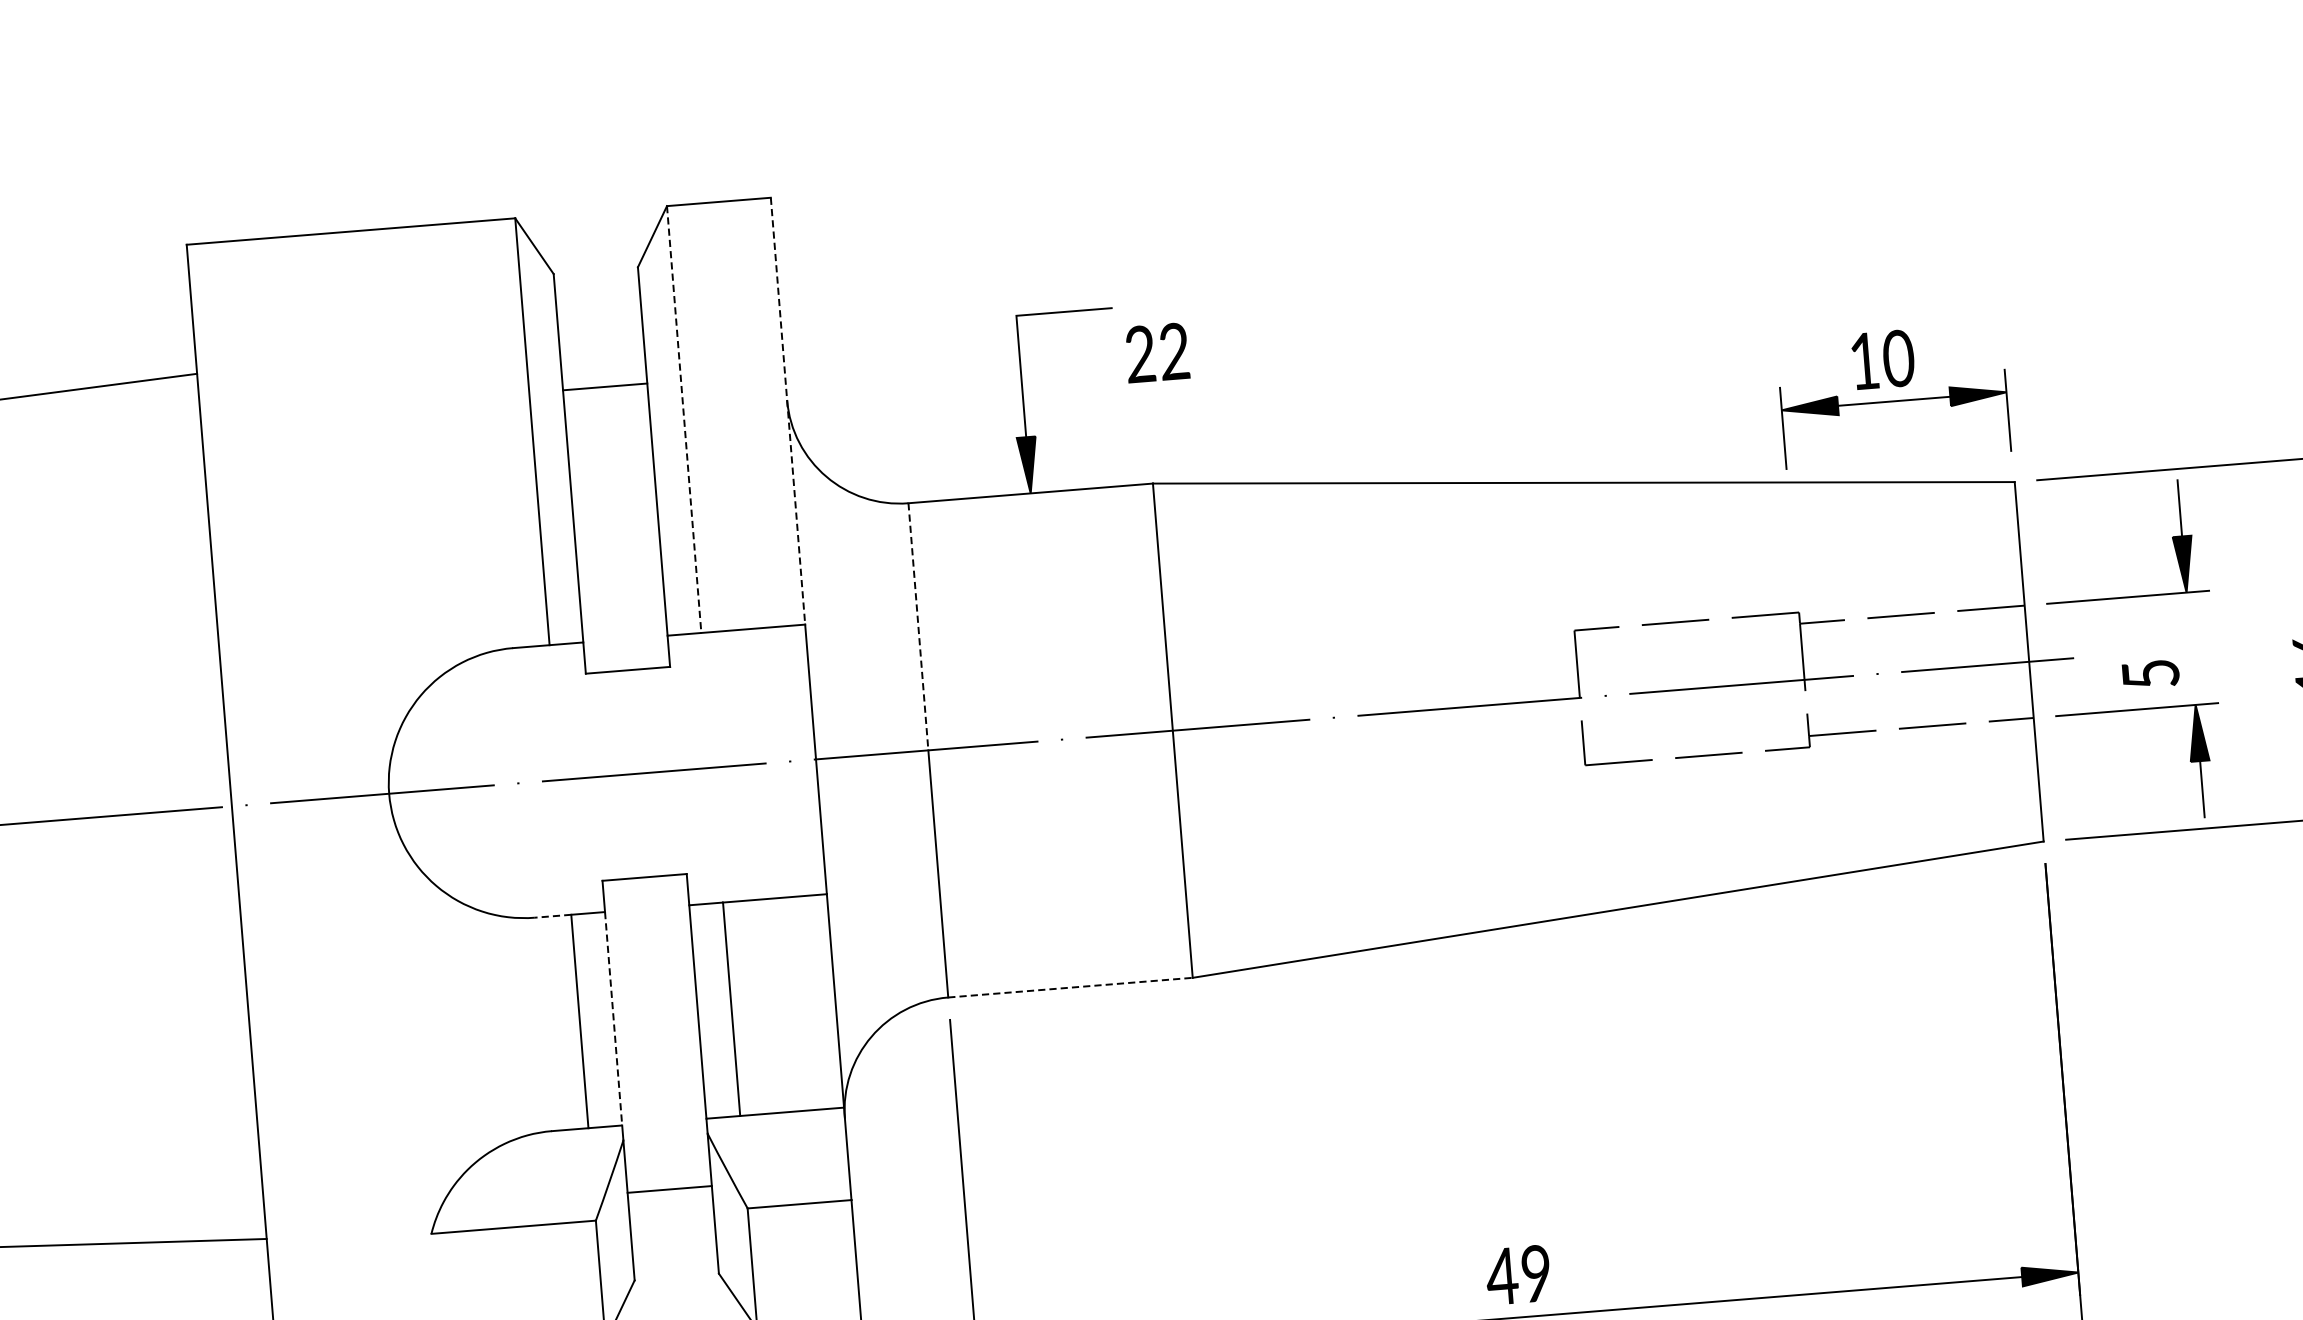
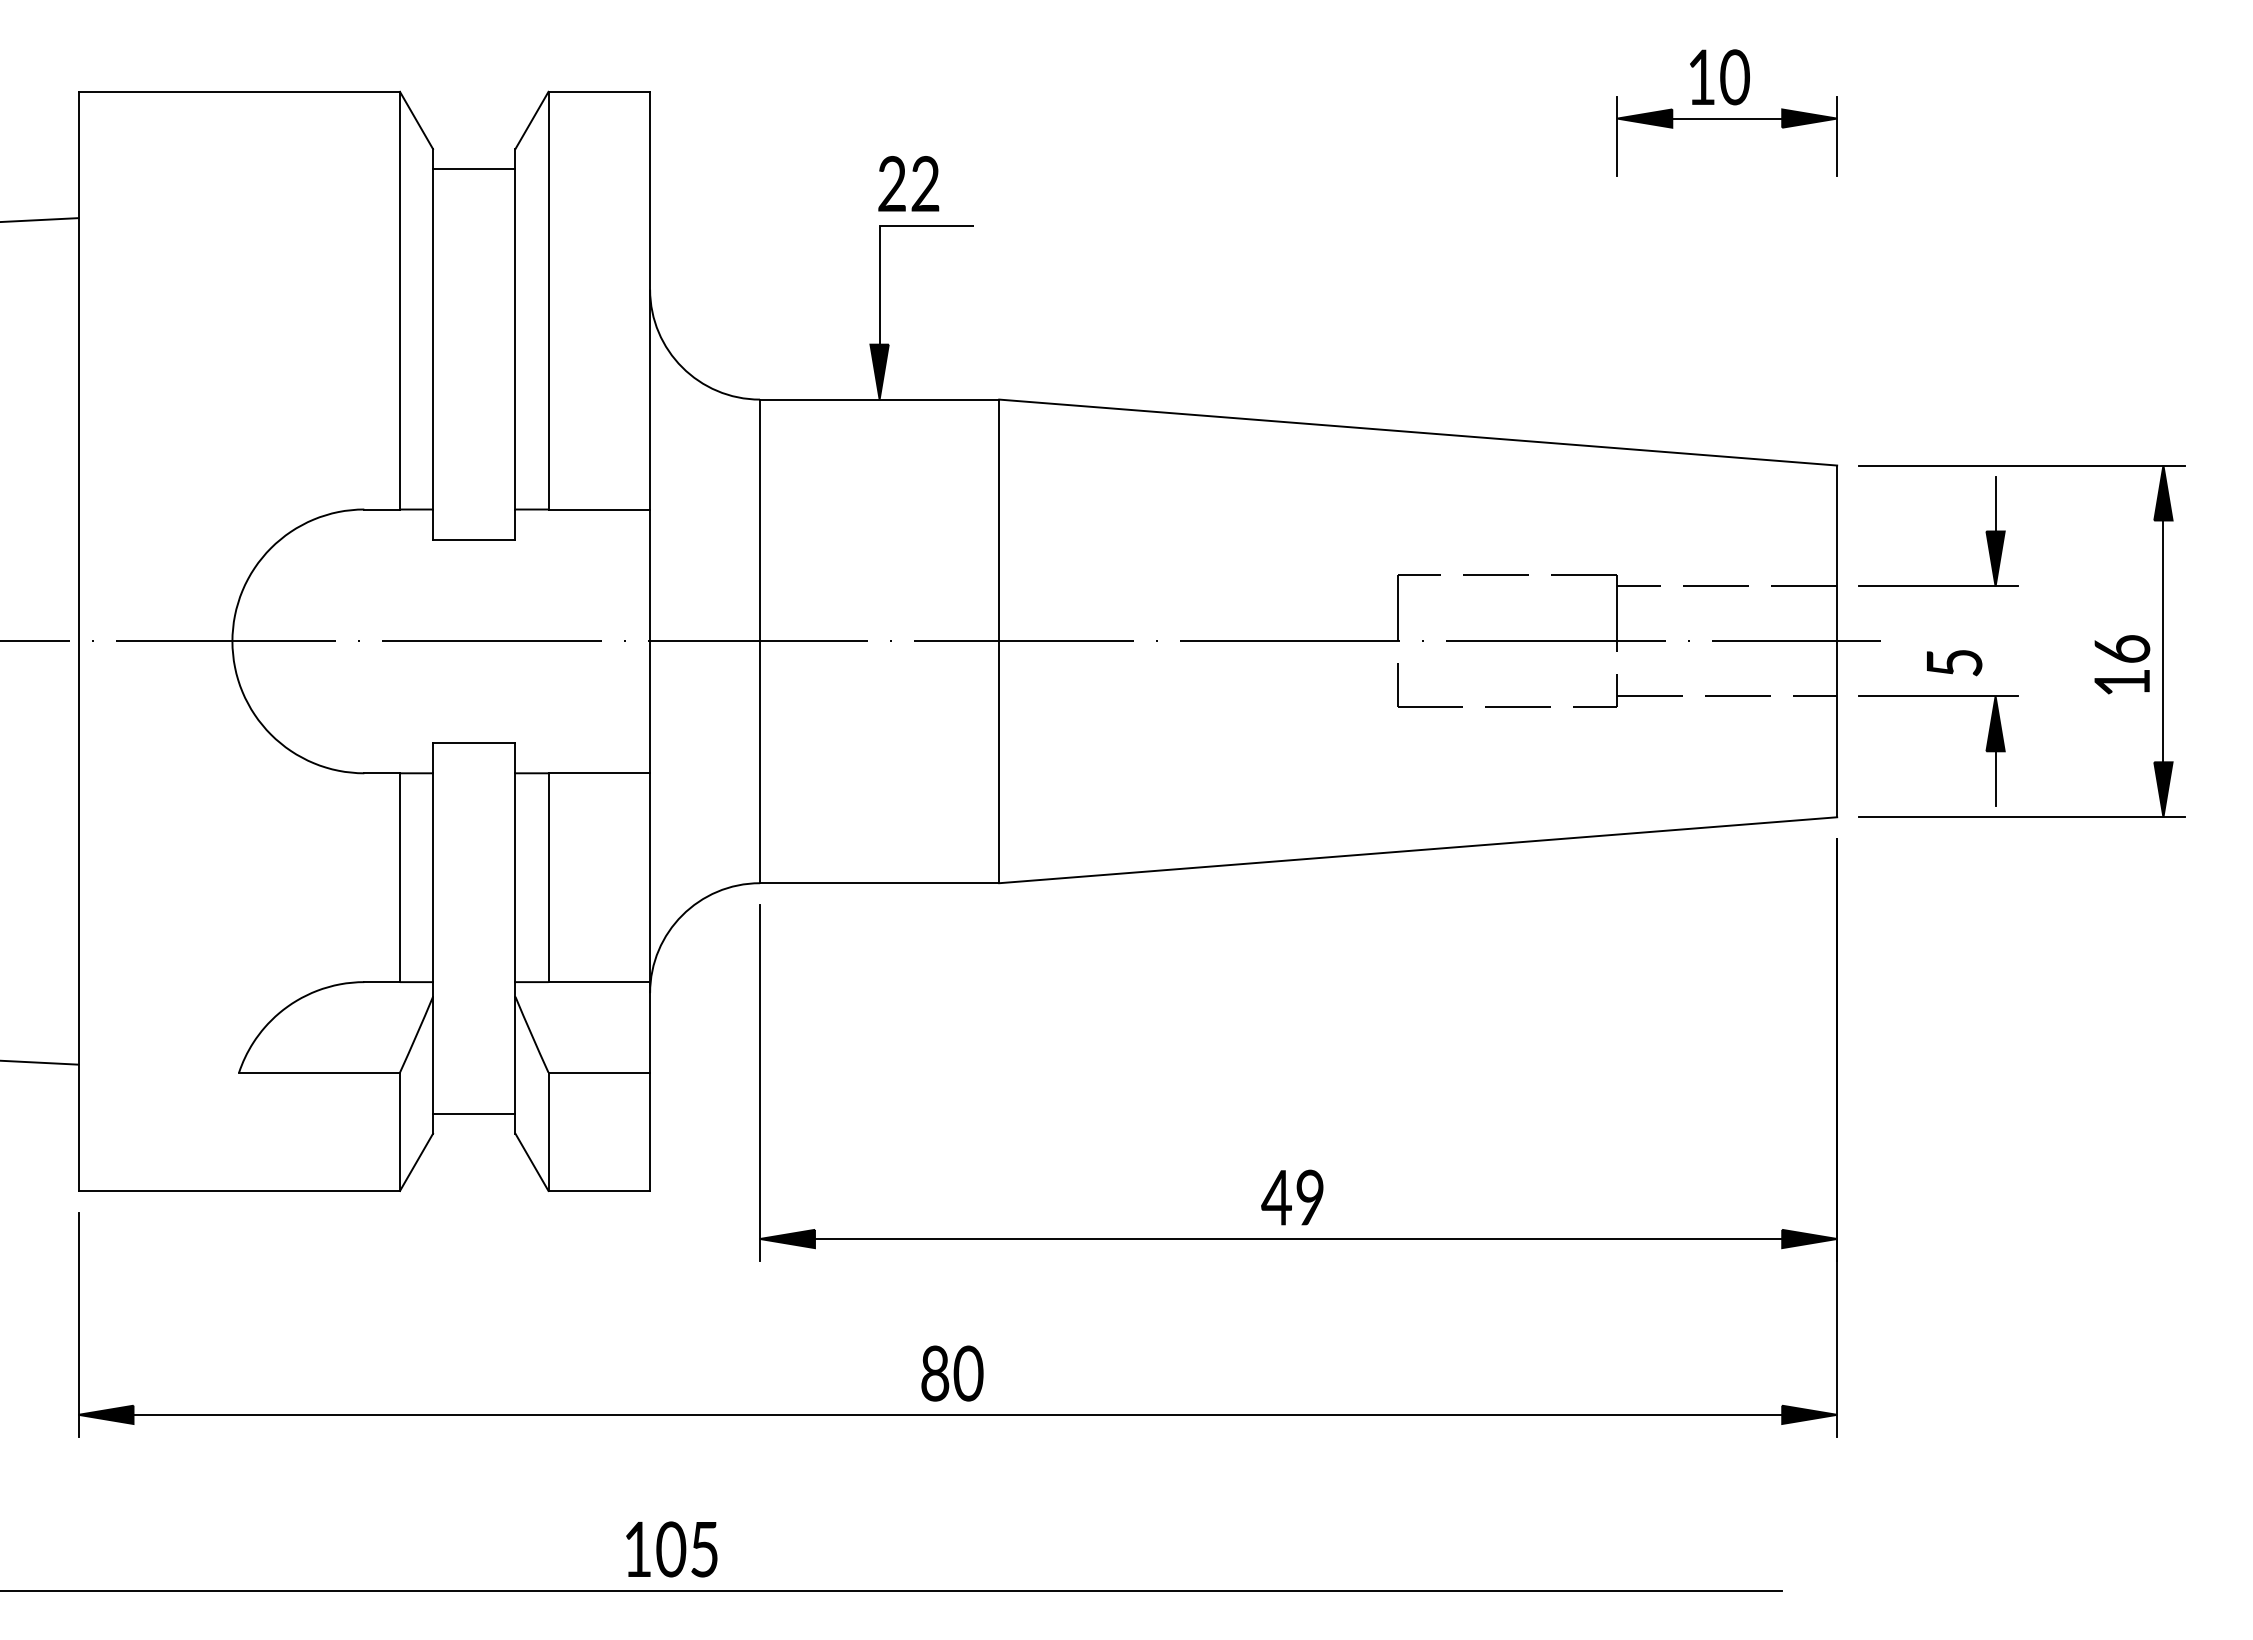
text: (1157, 352) -> (908, 183), moved
line: (605, 386) -> (474, 168), moved
part: (1892, 395) -> (1726, 112), moved
line: (788, 410) -> (650, 300), dashed -> solid
line: (684, 419) -> (548, 300), dashed -> solid
line: (918, 626) -> (760, 520), dashed -> solid
line: (553, 916) -> (382, 773), dashed -> solid
line: (1070, 987) -> (879, 883), dashed -> solid
line: (614, 1019) -> (433, 878), dashed -> solid
line: (670, 1189) -> (474, 1114), moved

